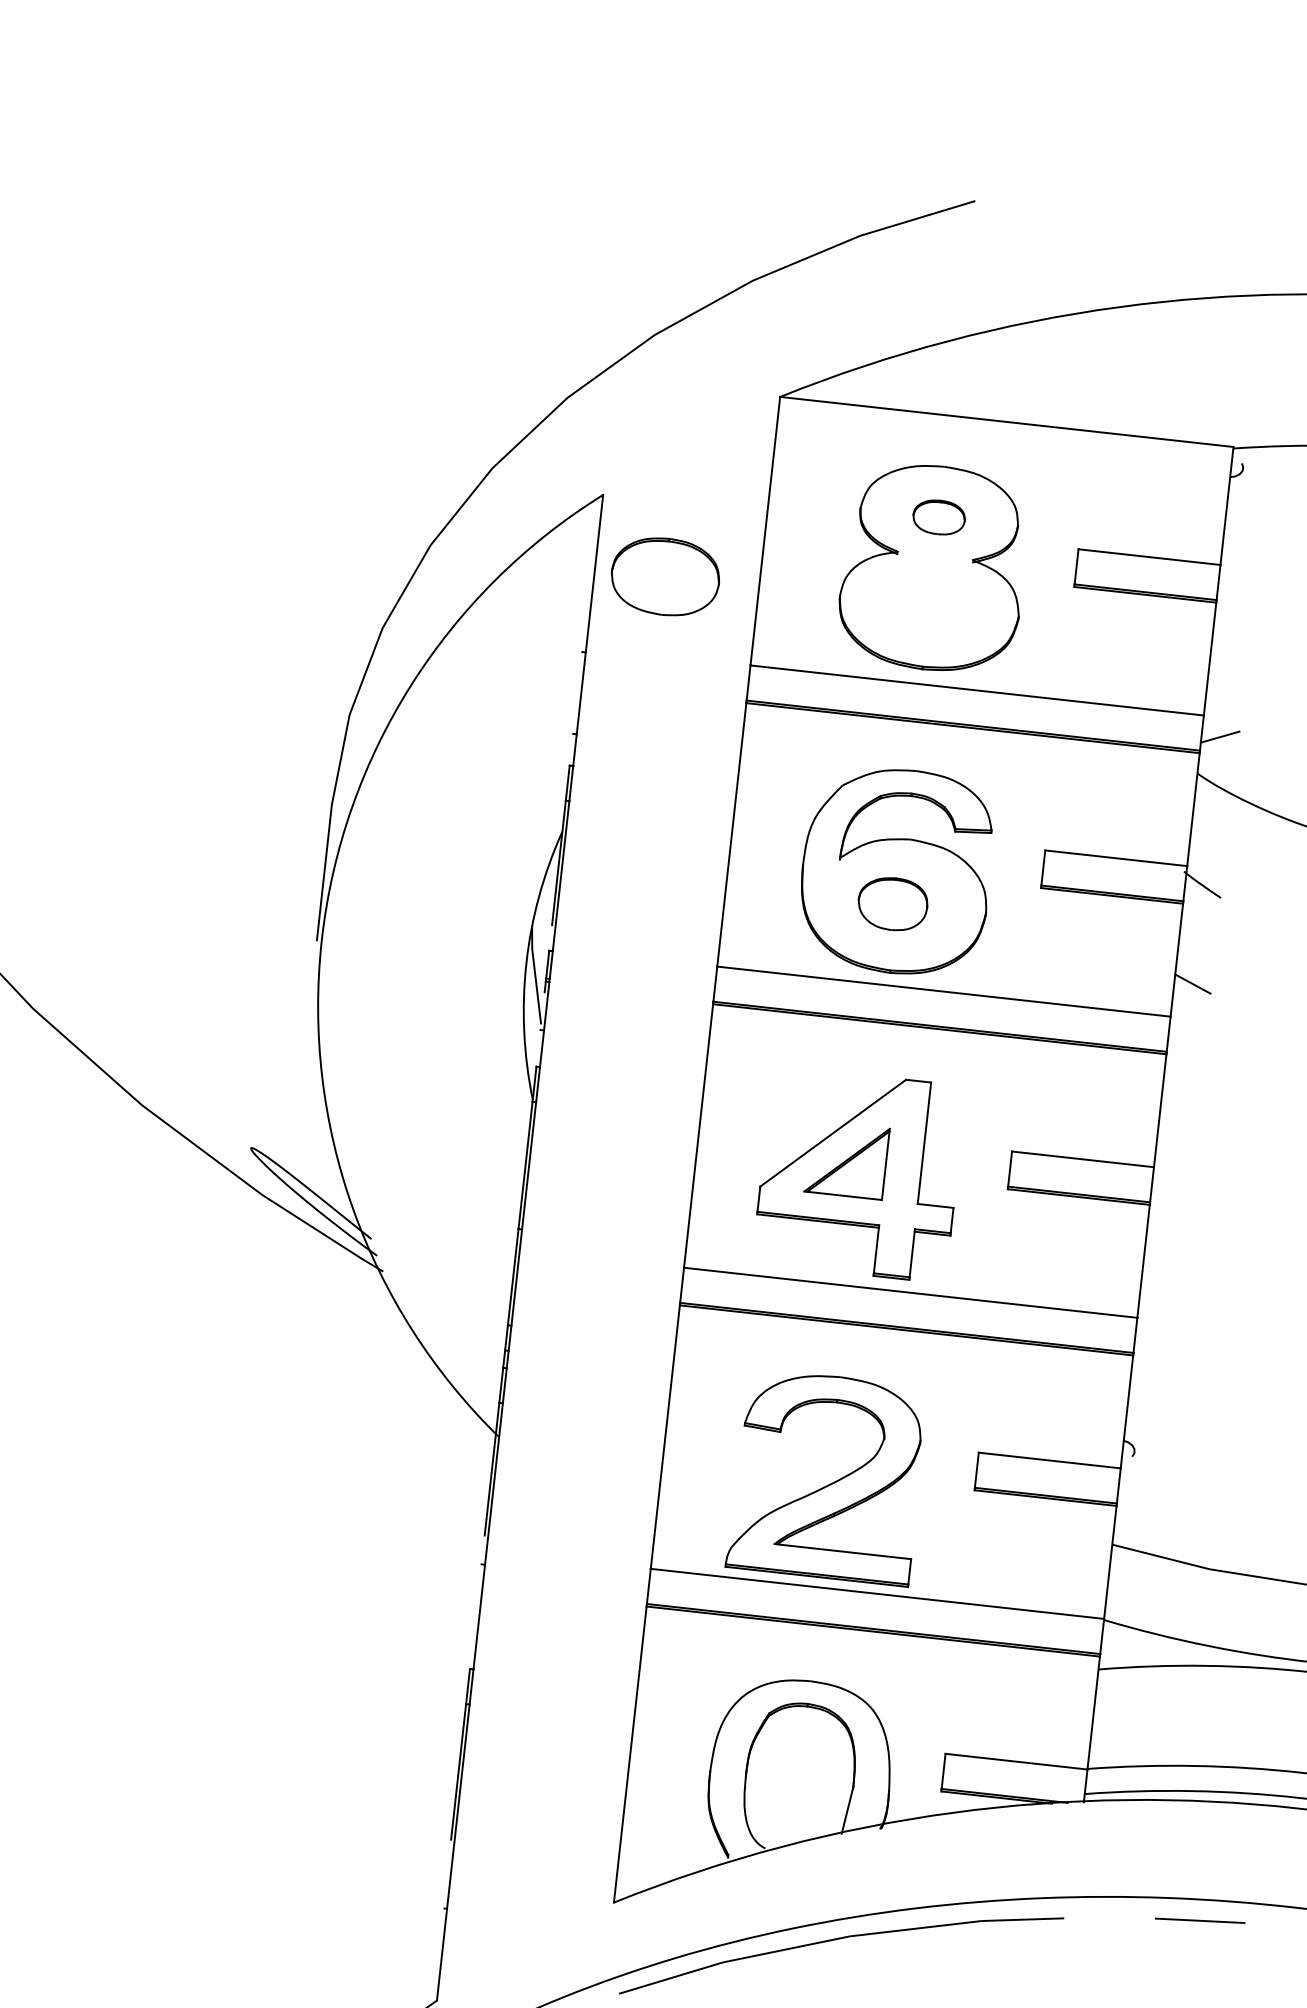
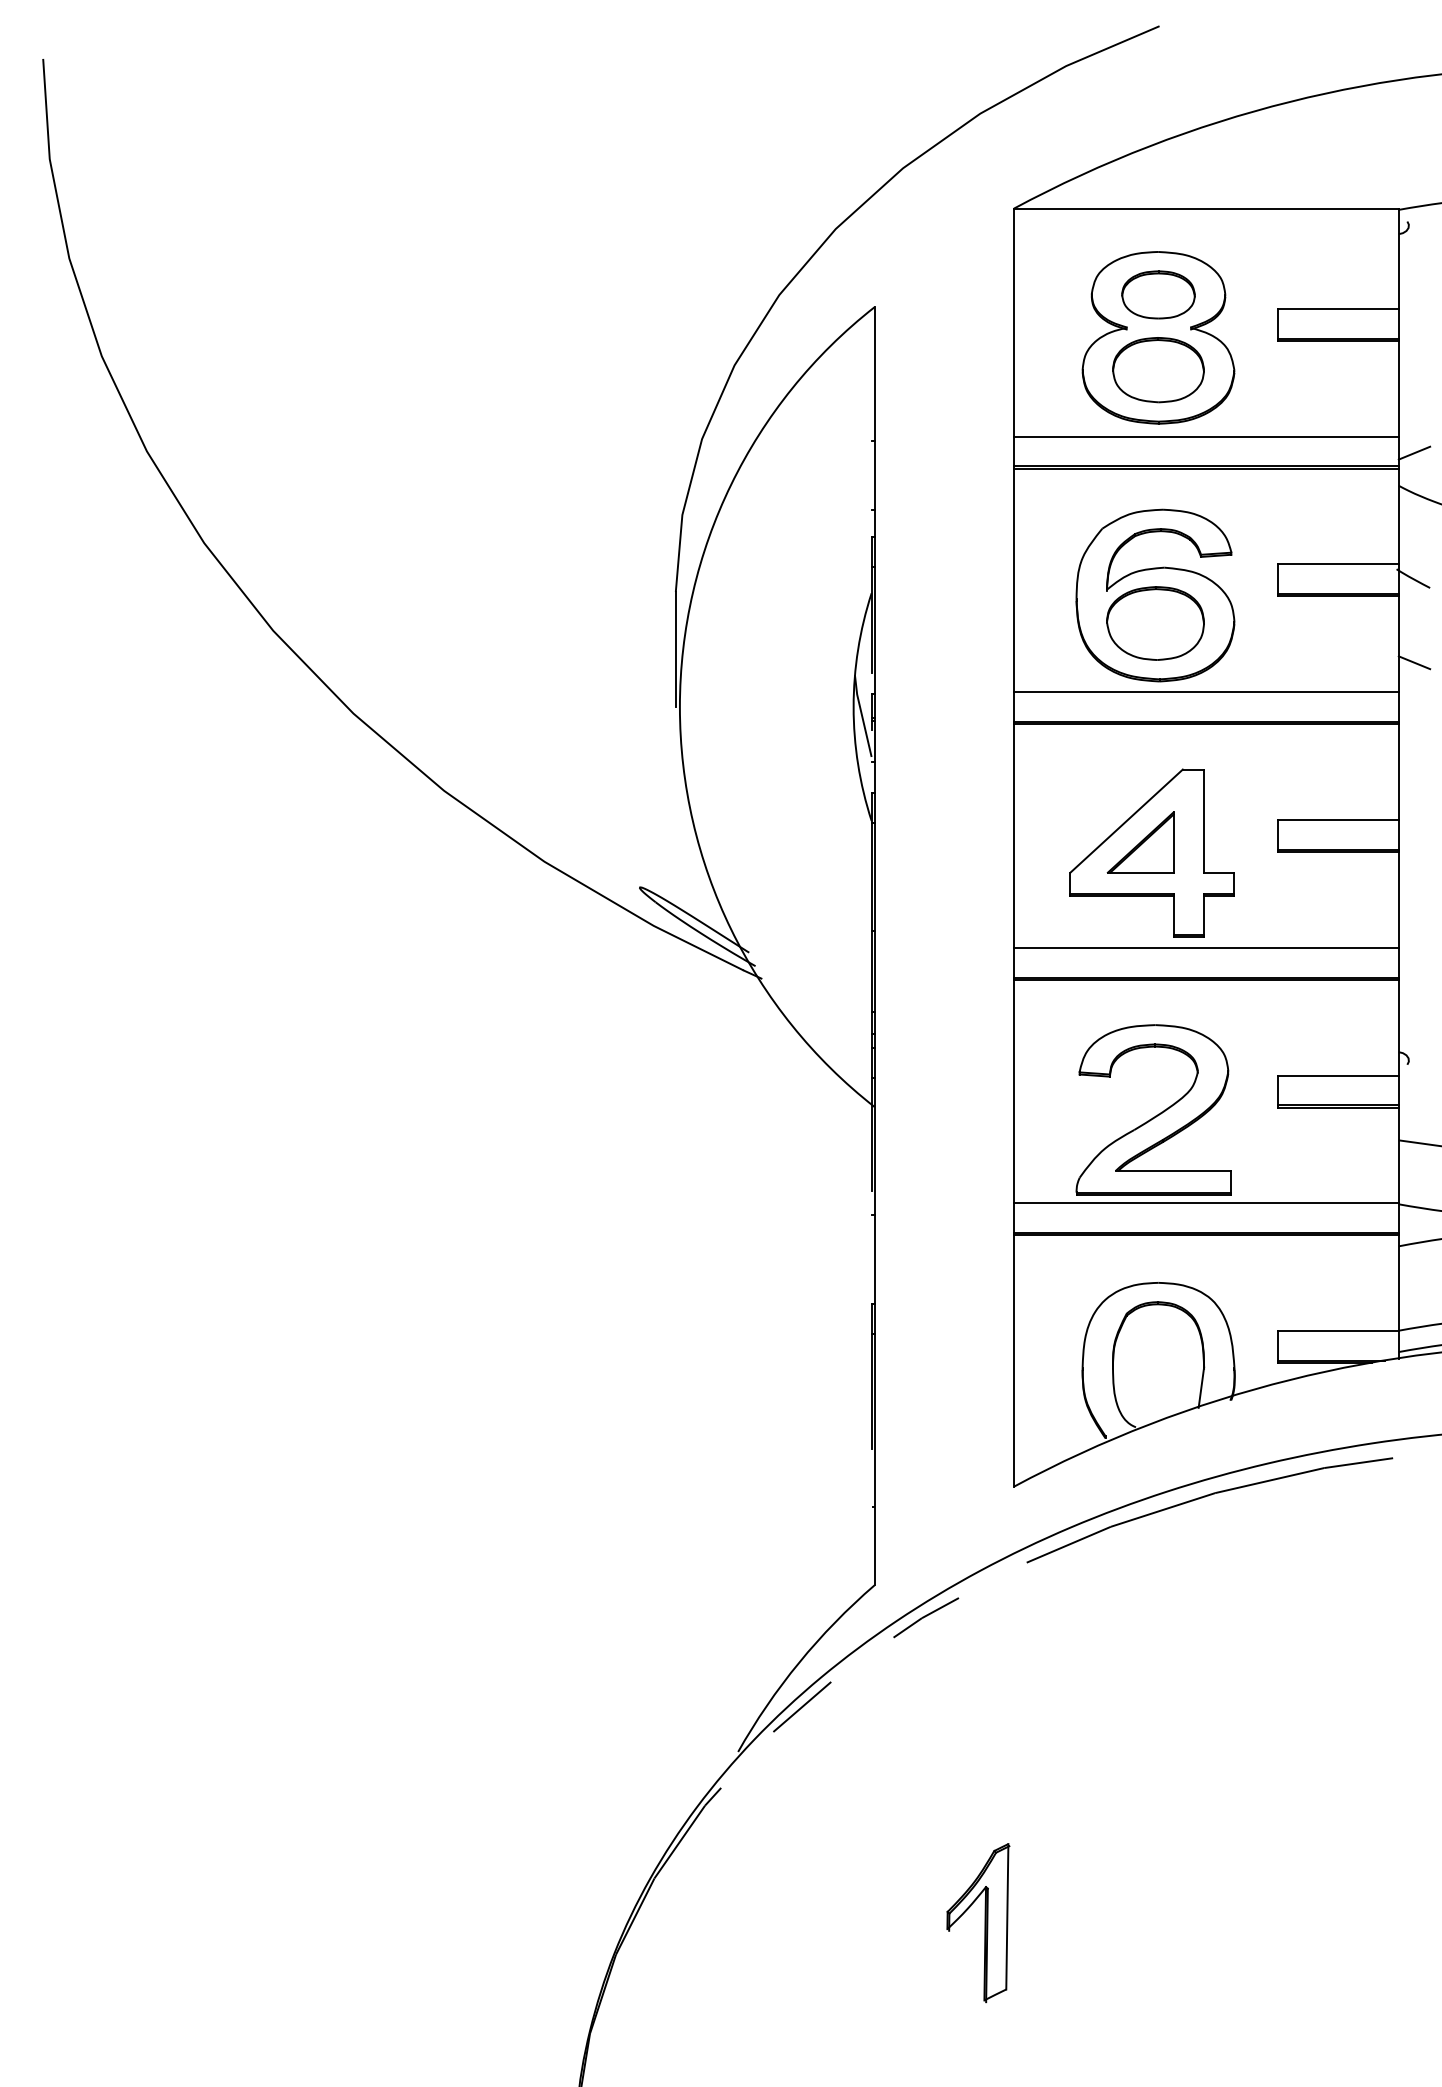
part: (939, 516) -> (1158, 294), size x1.67
part: (665, 577) -> (1158, 370), moved
part: (892, 904) -> (1155, 623), size x1.67

